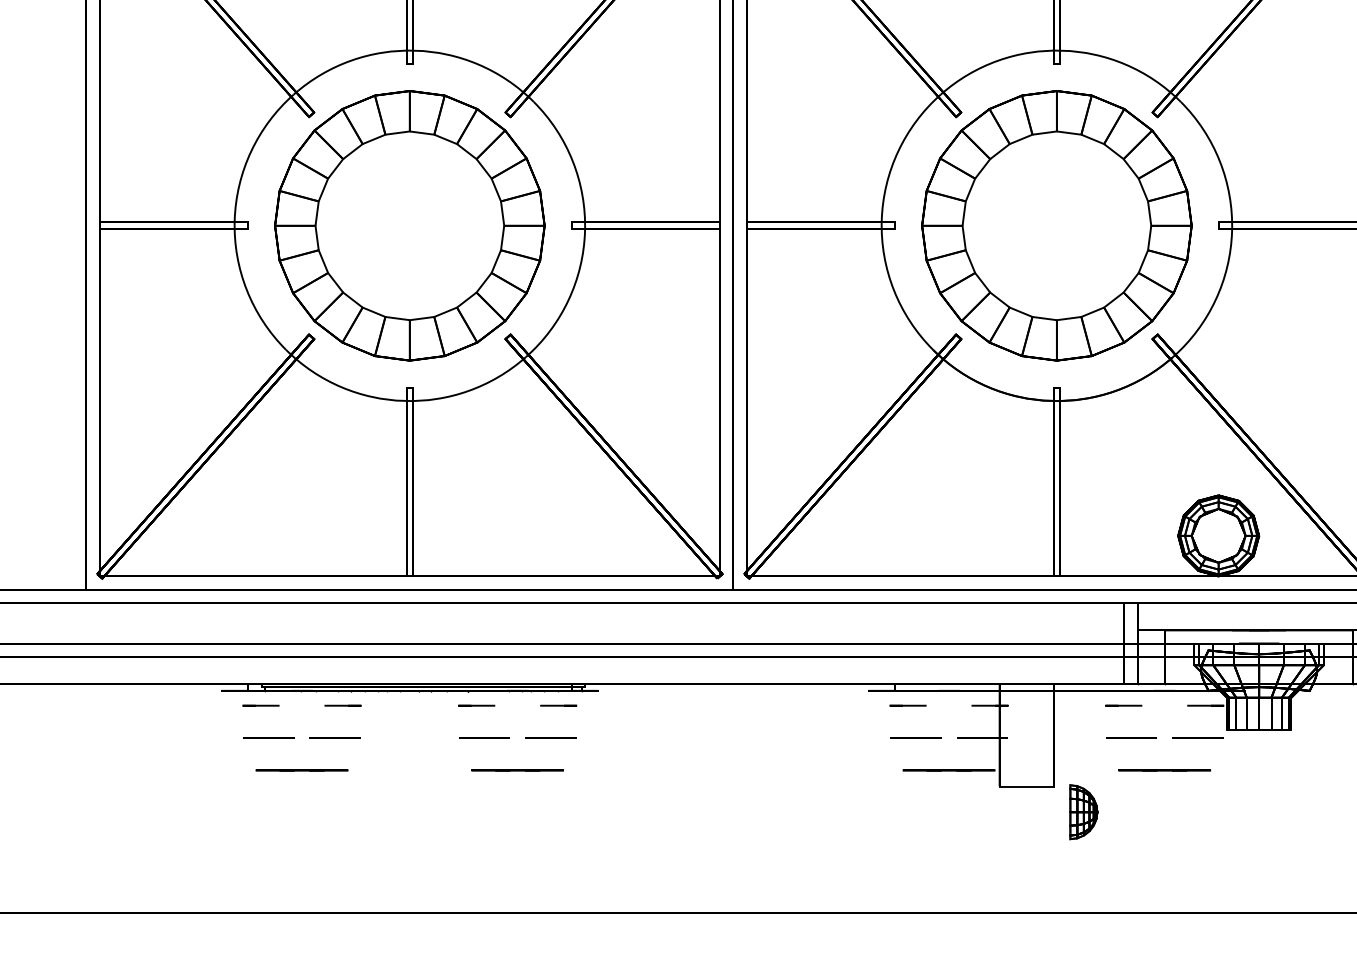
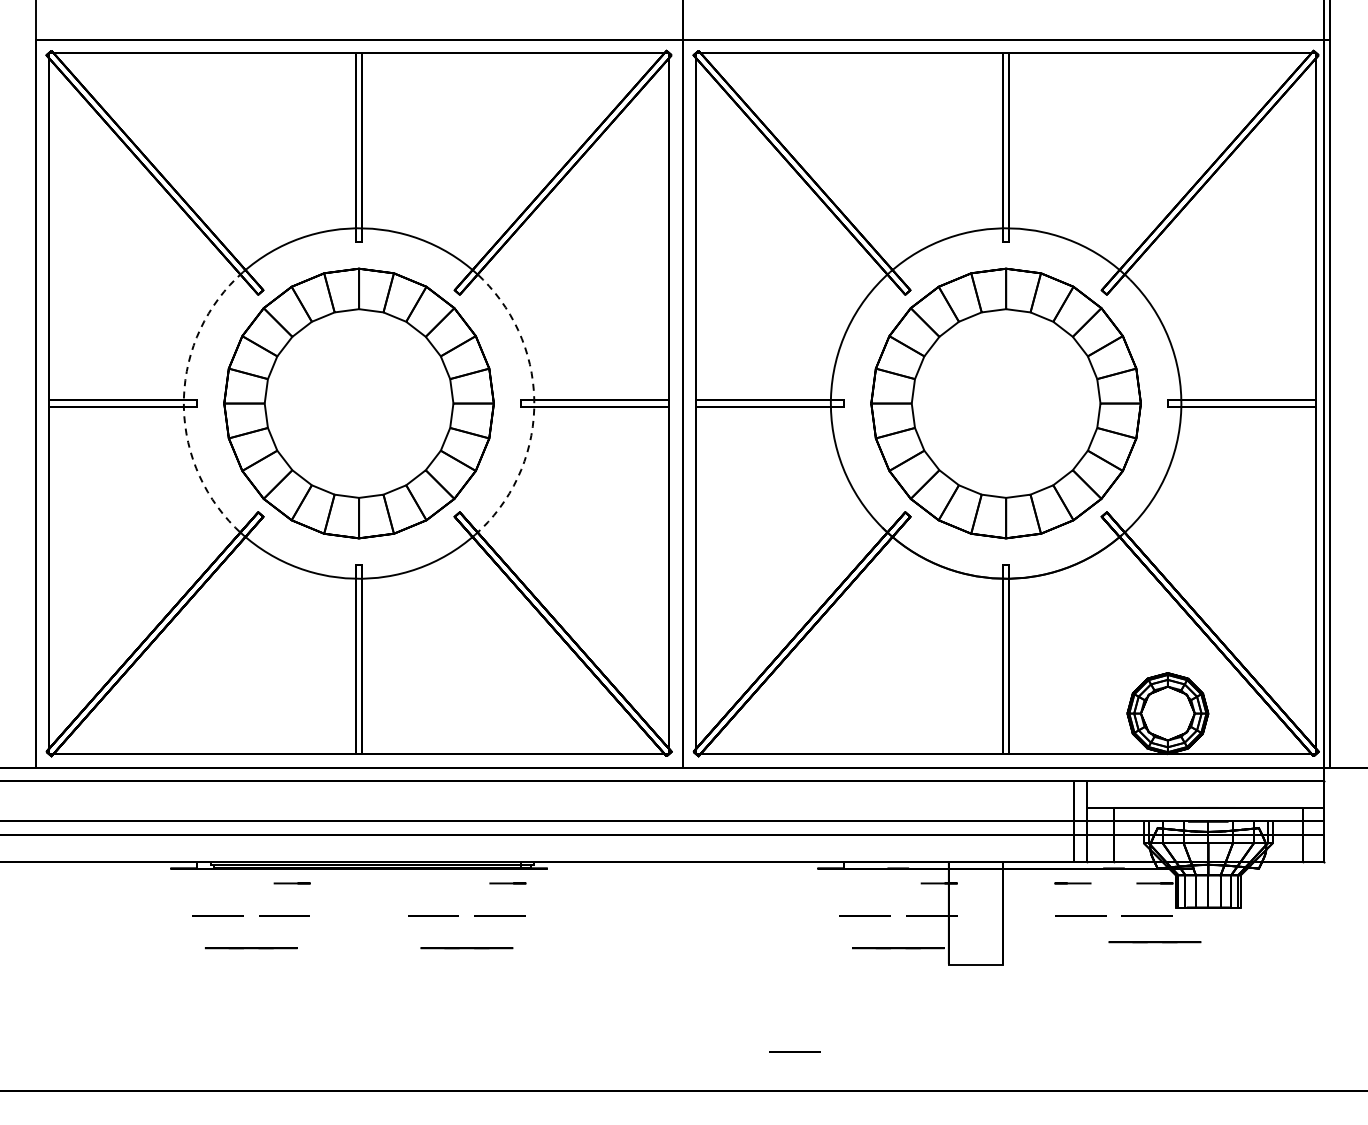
arc: (234, 220) -> (183, 398), solid -> dashed
arc: (585, 230) -> (534, 408), solid -> dashed
line: (260, 705) -> (209, 883), removed
line: (476, 705) -> (425, 883), removed
line: (907, 705) -> (856, 883), removed
line: (1164, 770) -> (1154, 942), moved
part: (1083, 811) -> (1032, 989), removed
line: (845, 873) -> (794, 1051), added

